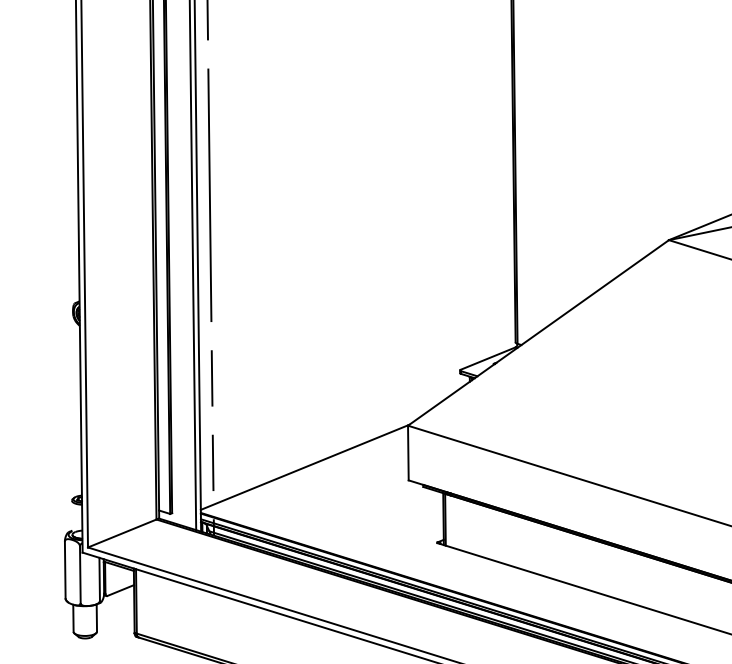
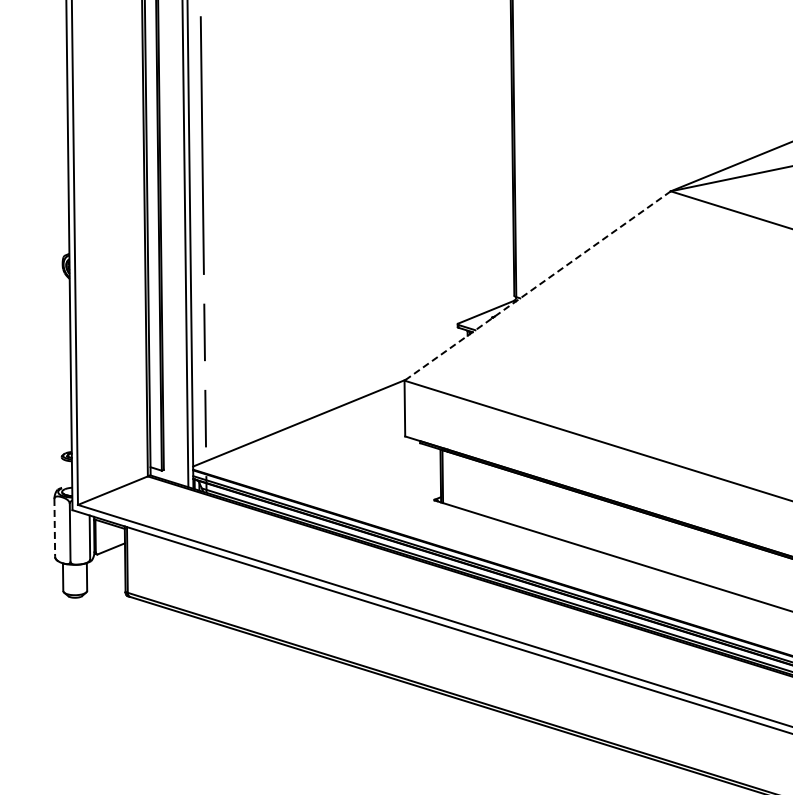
line: (538, 333) -> (537, 286), solid -> dashed
line: (64, 569) -> (54, 527), solid -> dashed

